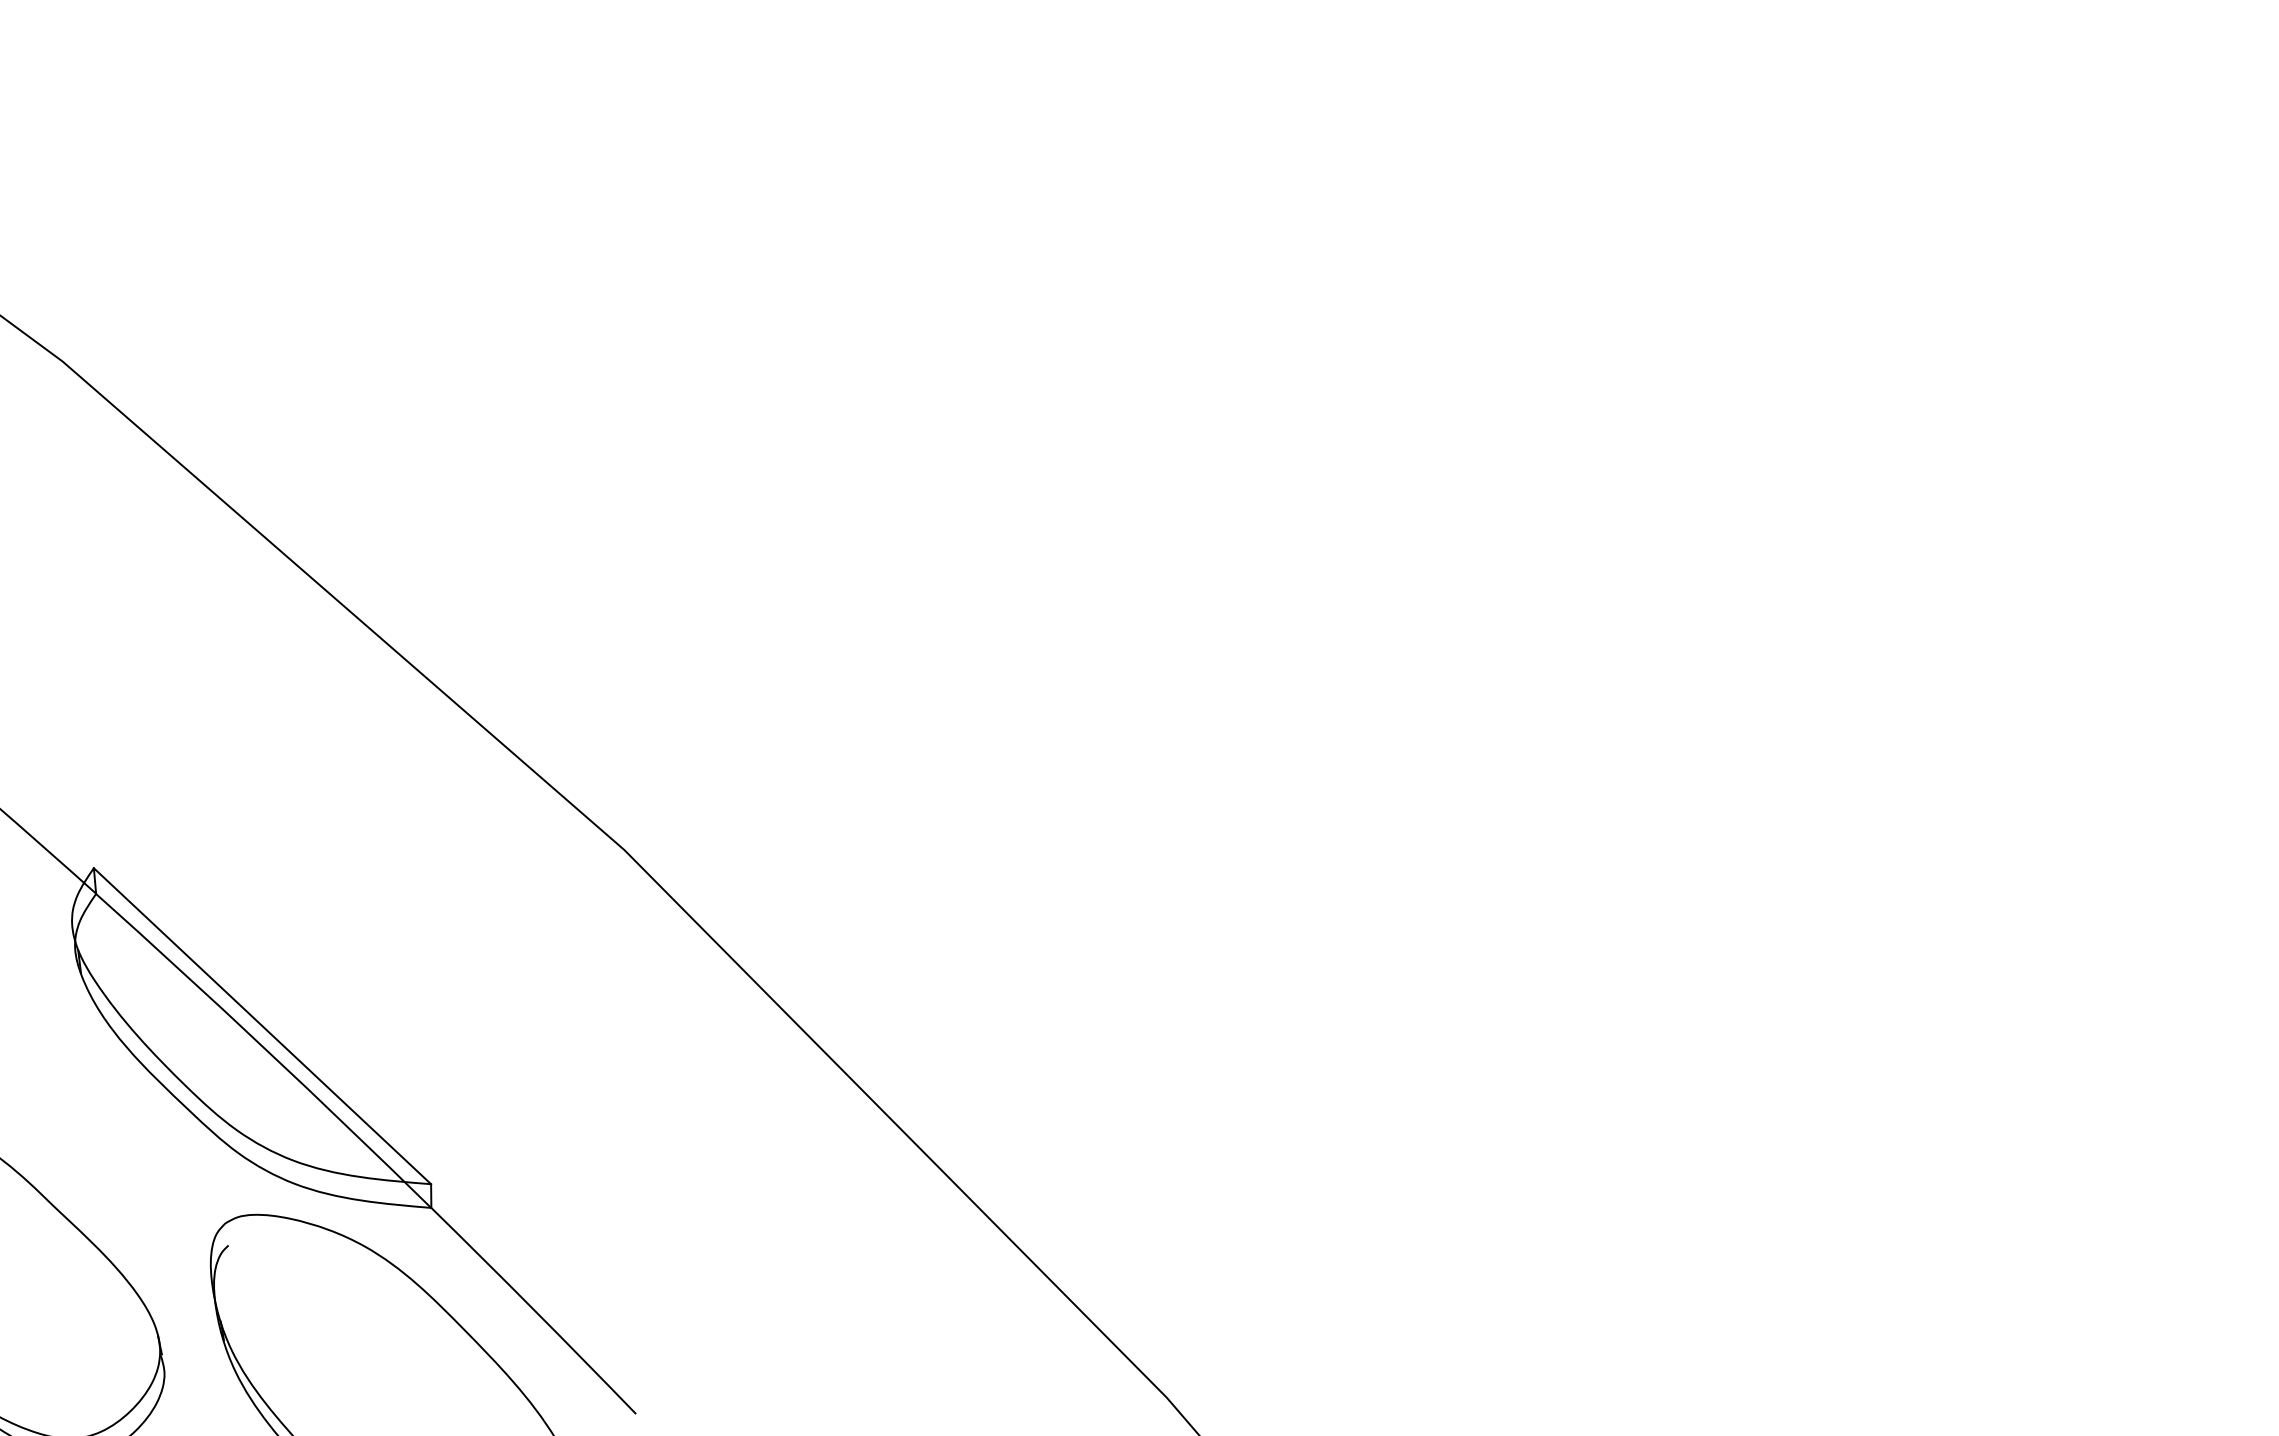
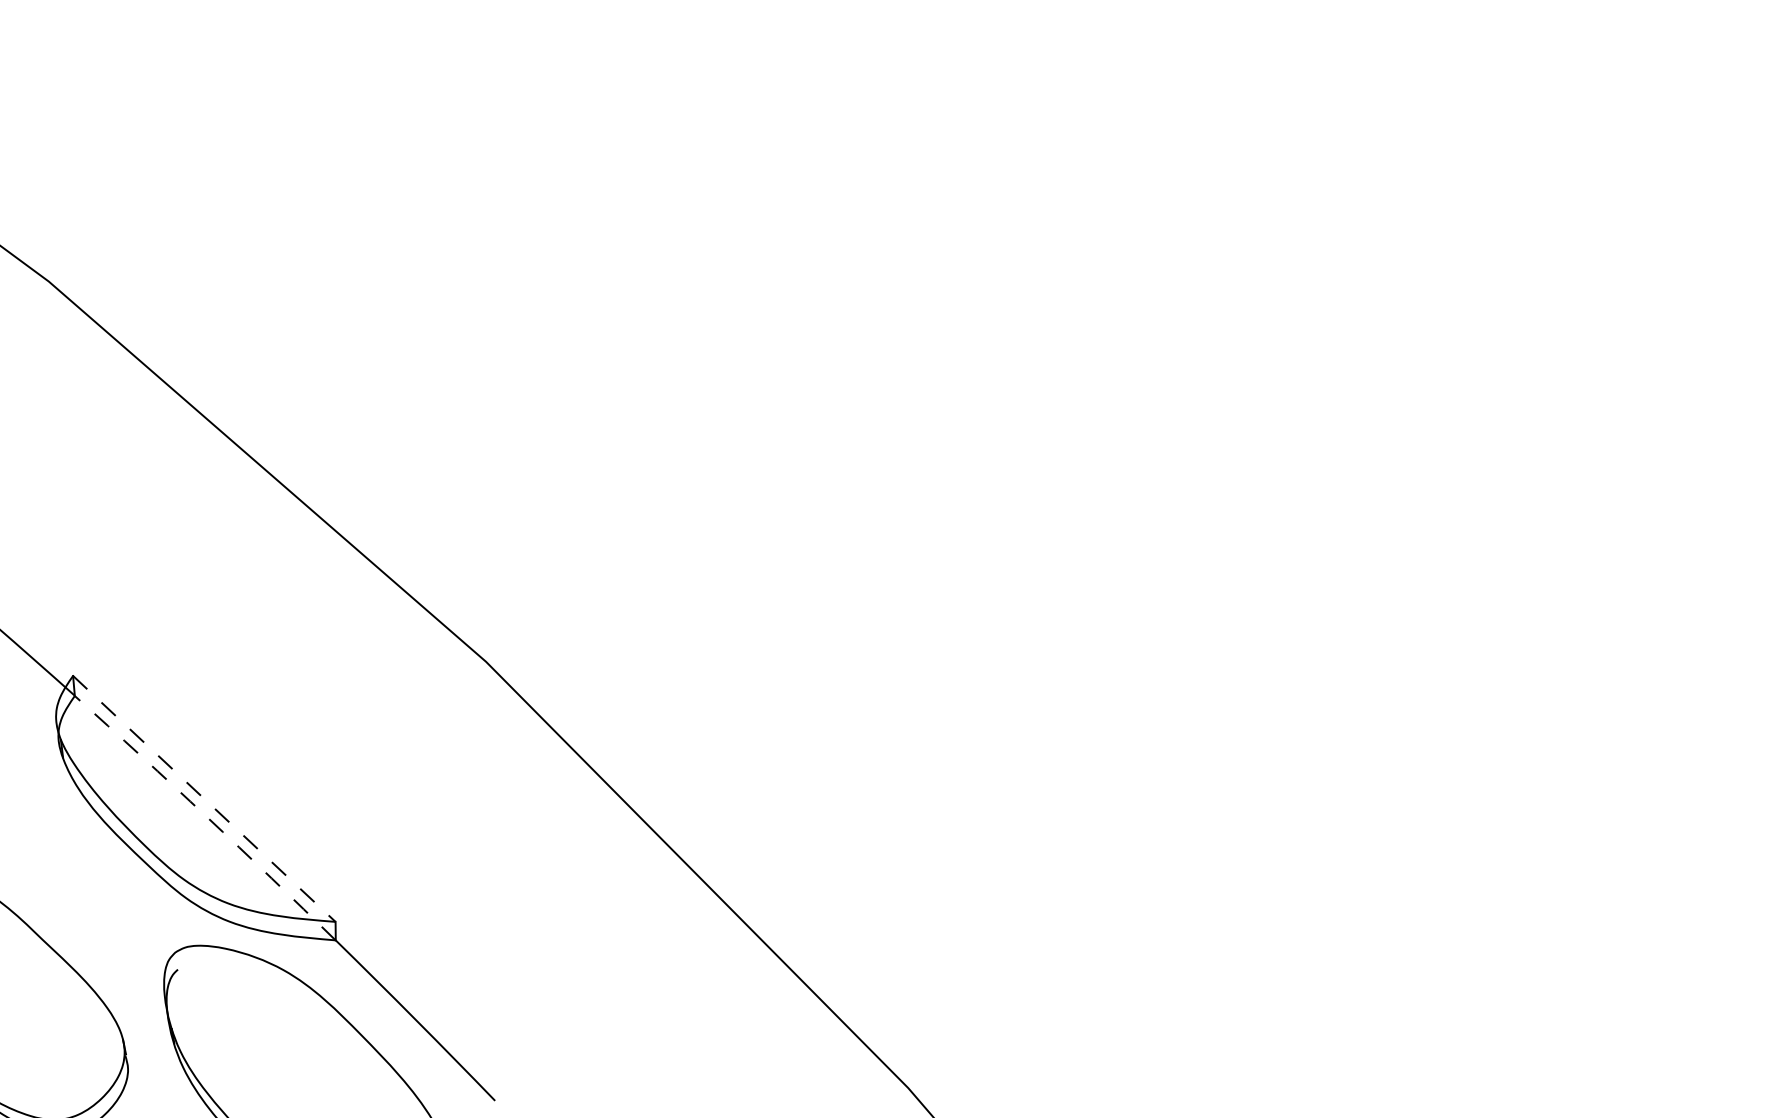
line: (262, 1026) -> (204, 799), solid -> dashed
arc: (265, 1049) -> (206, 817), solid -> dashed

